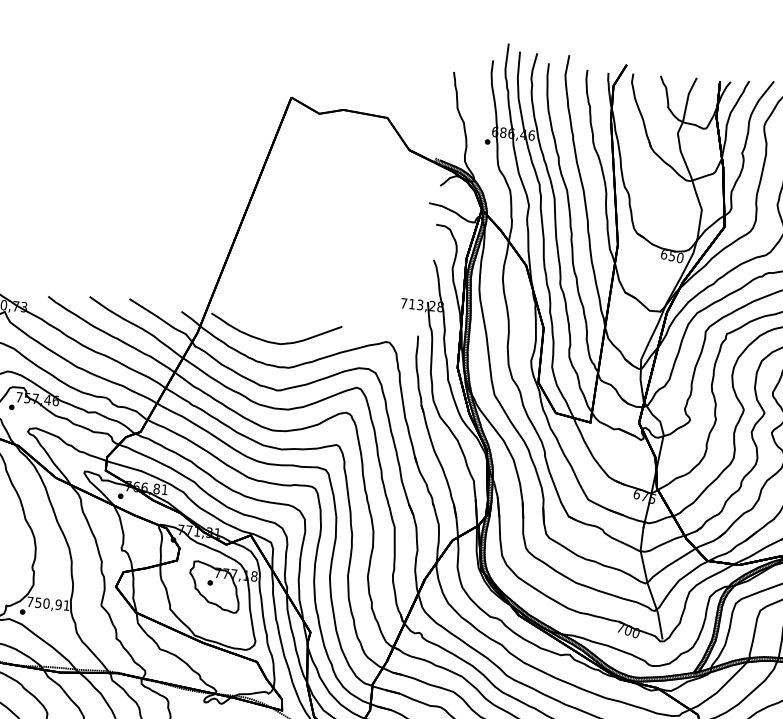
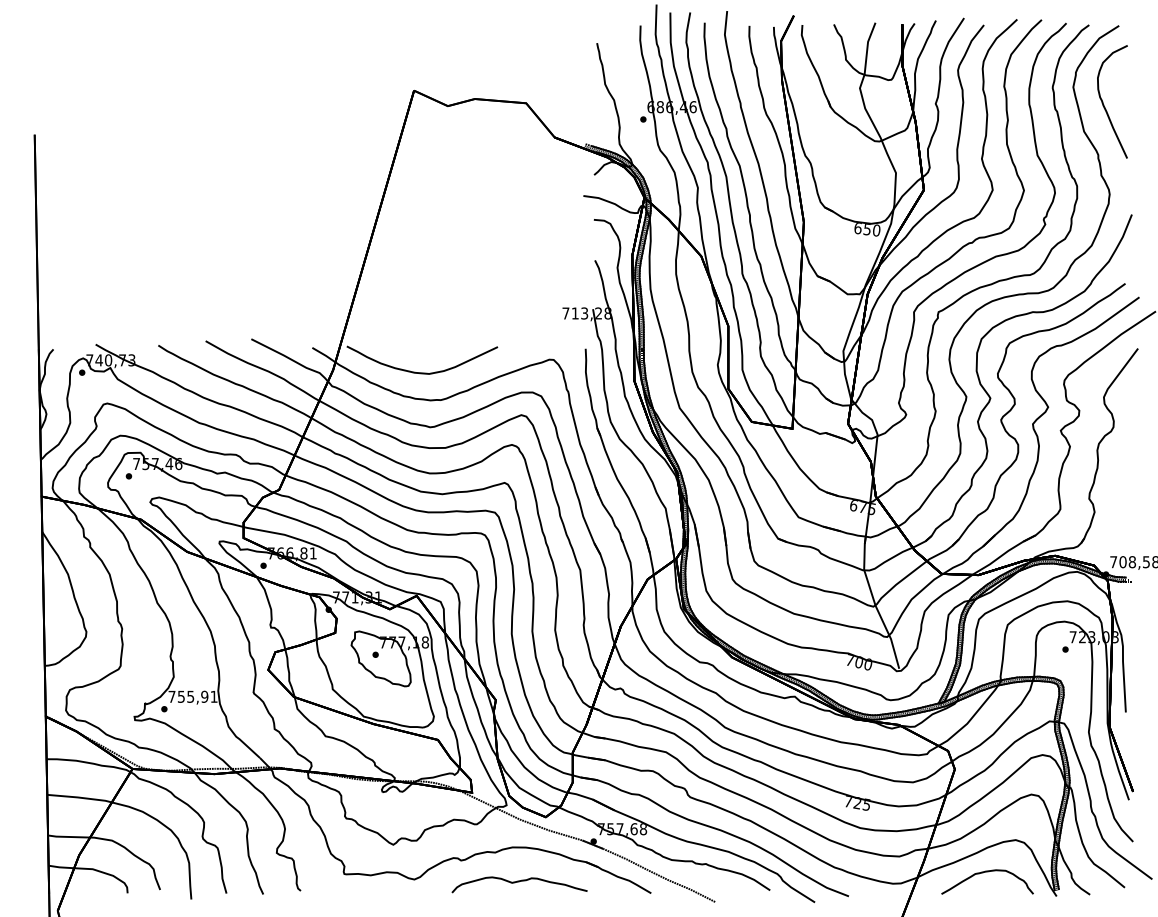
text: (46, 603) -> (190, 696), 750,91 -> 755,91

